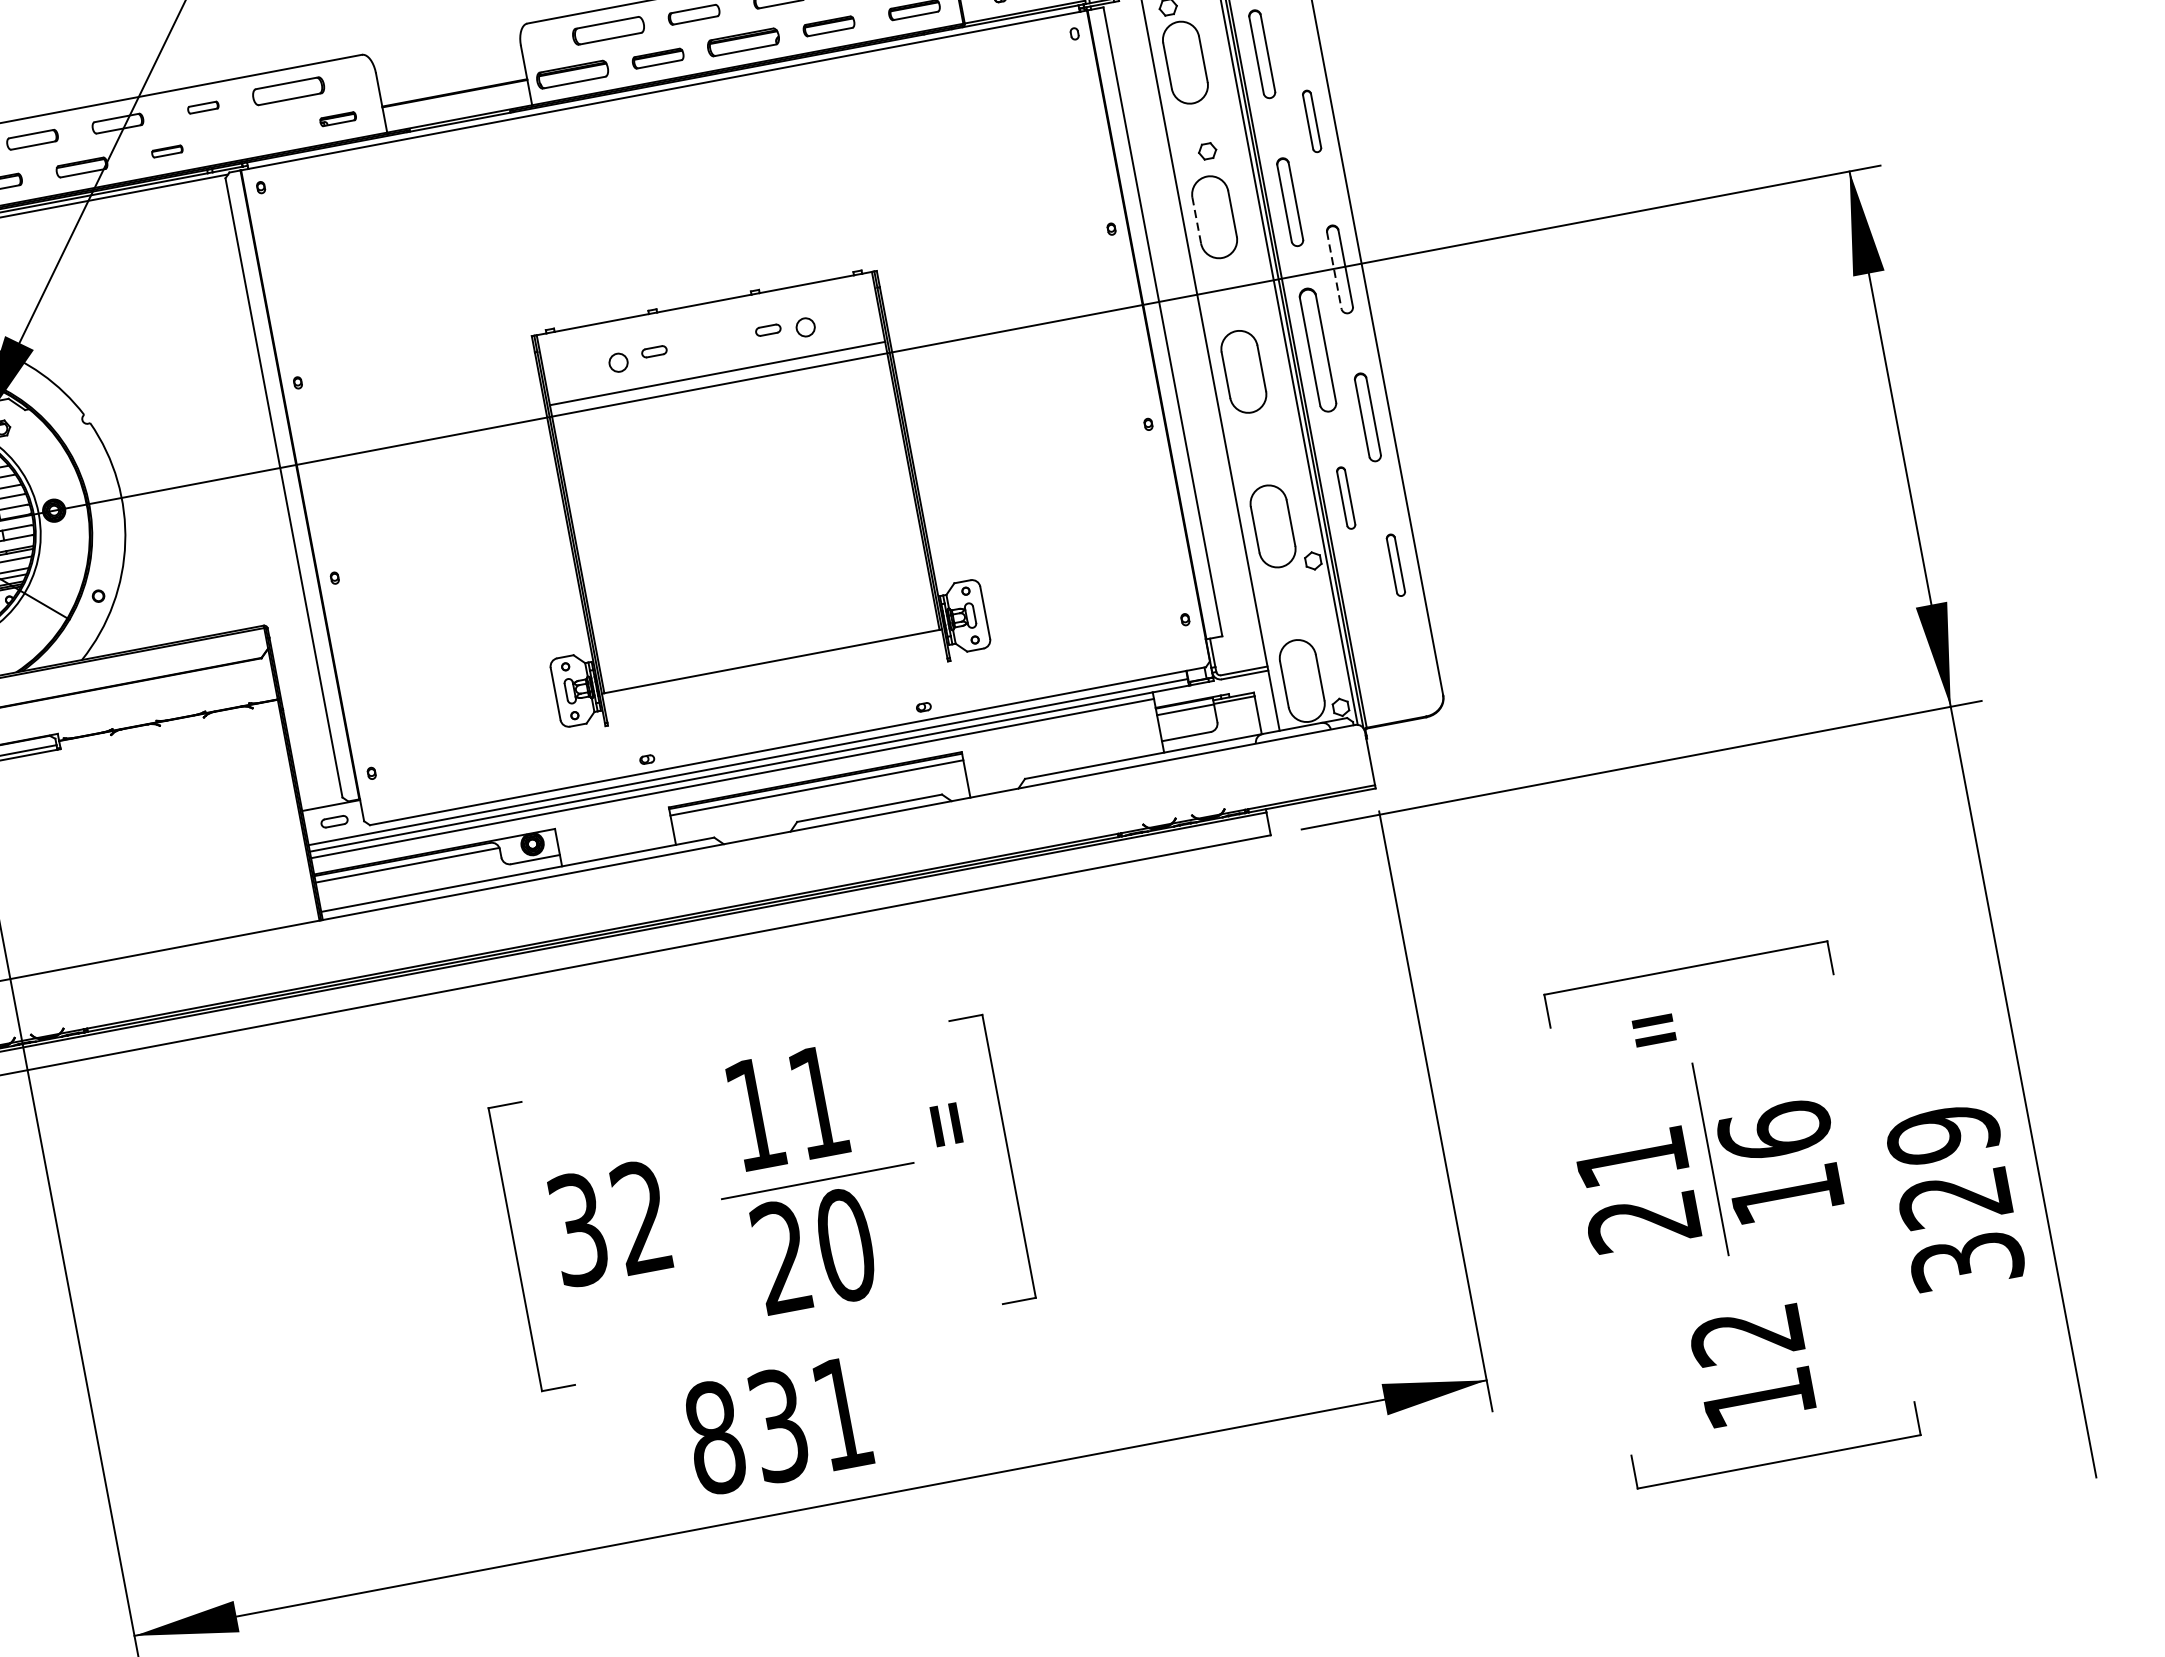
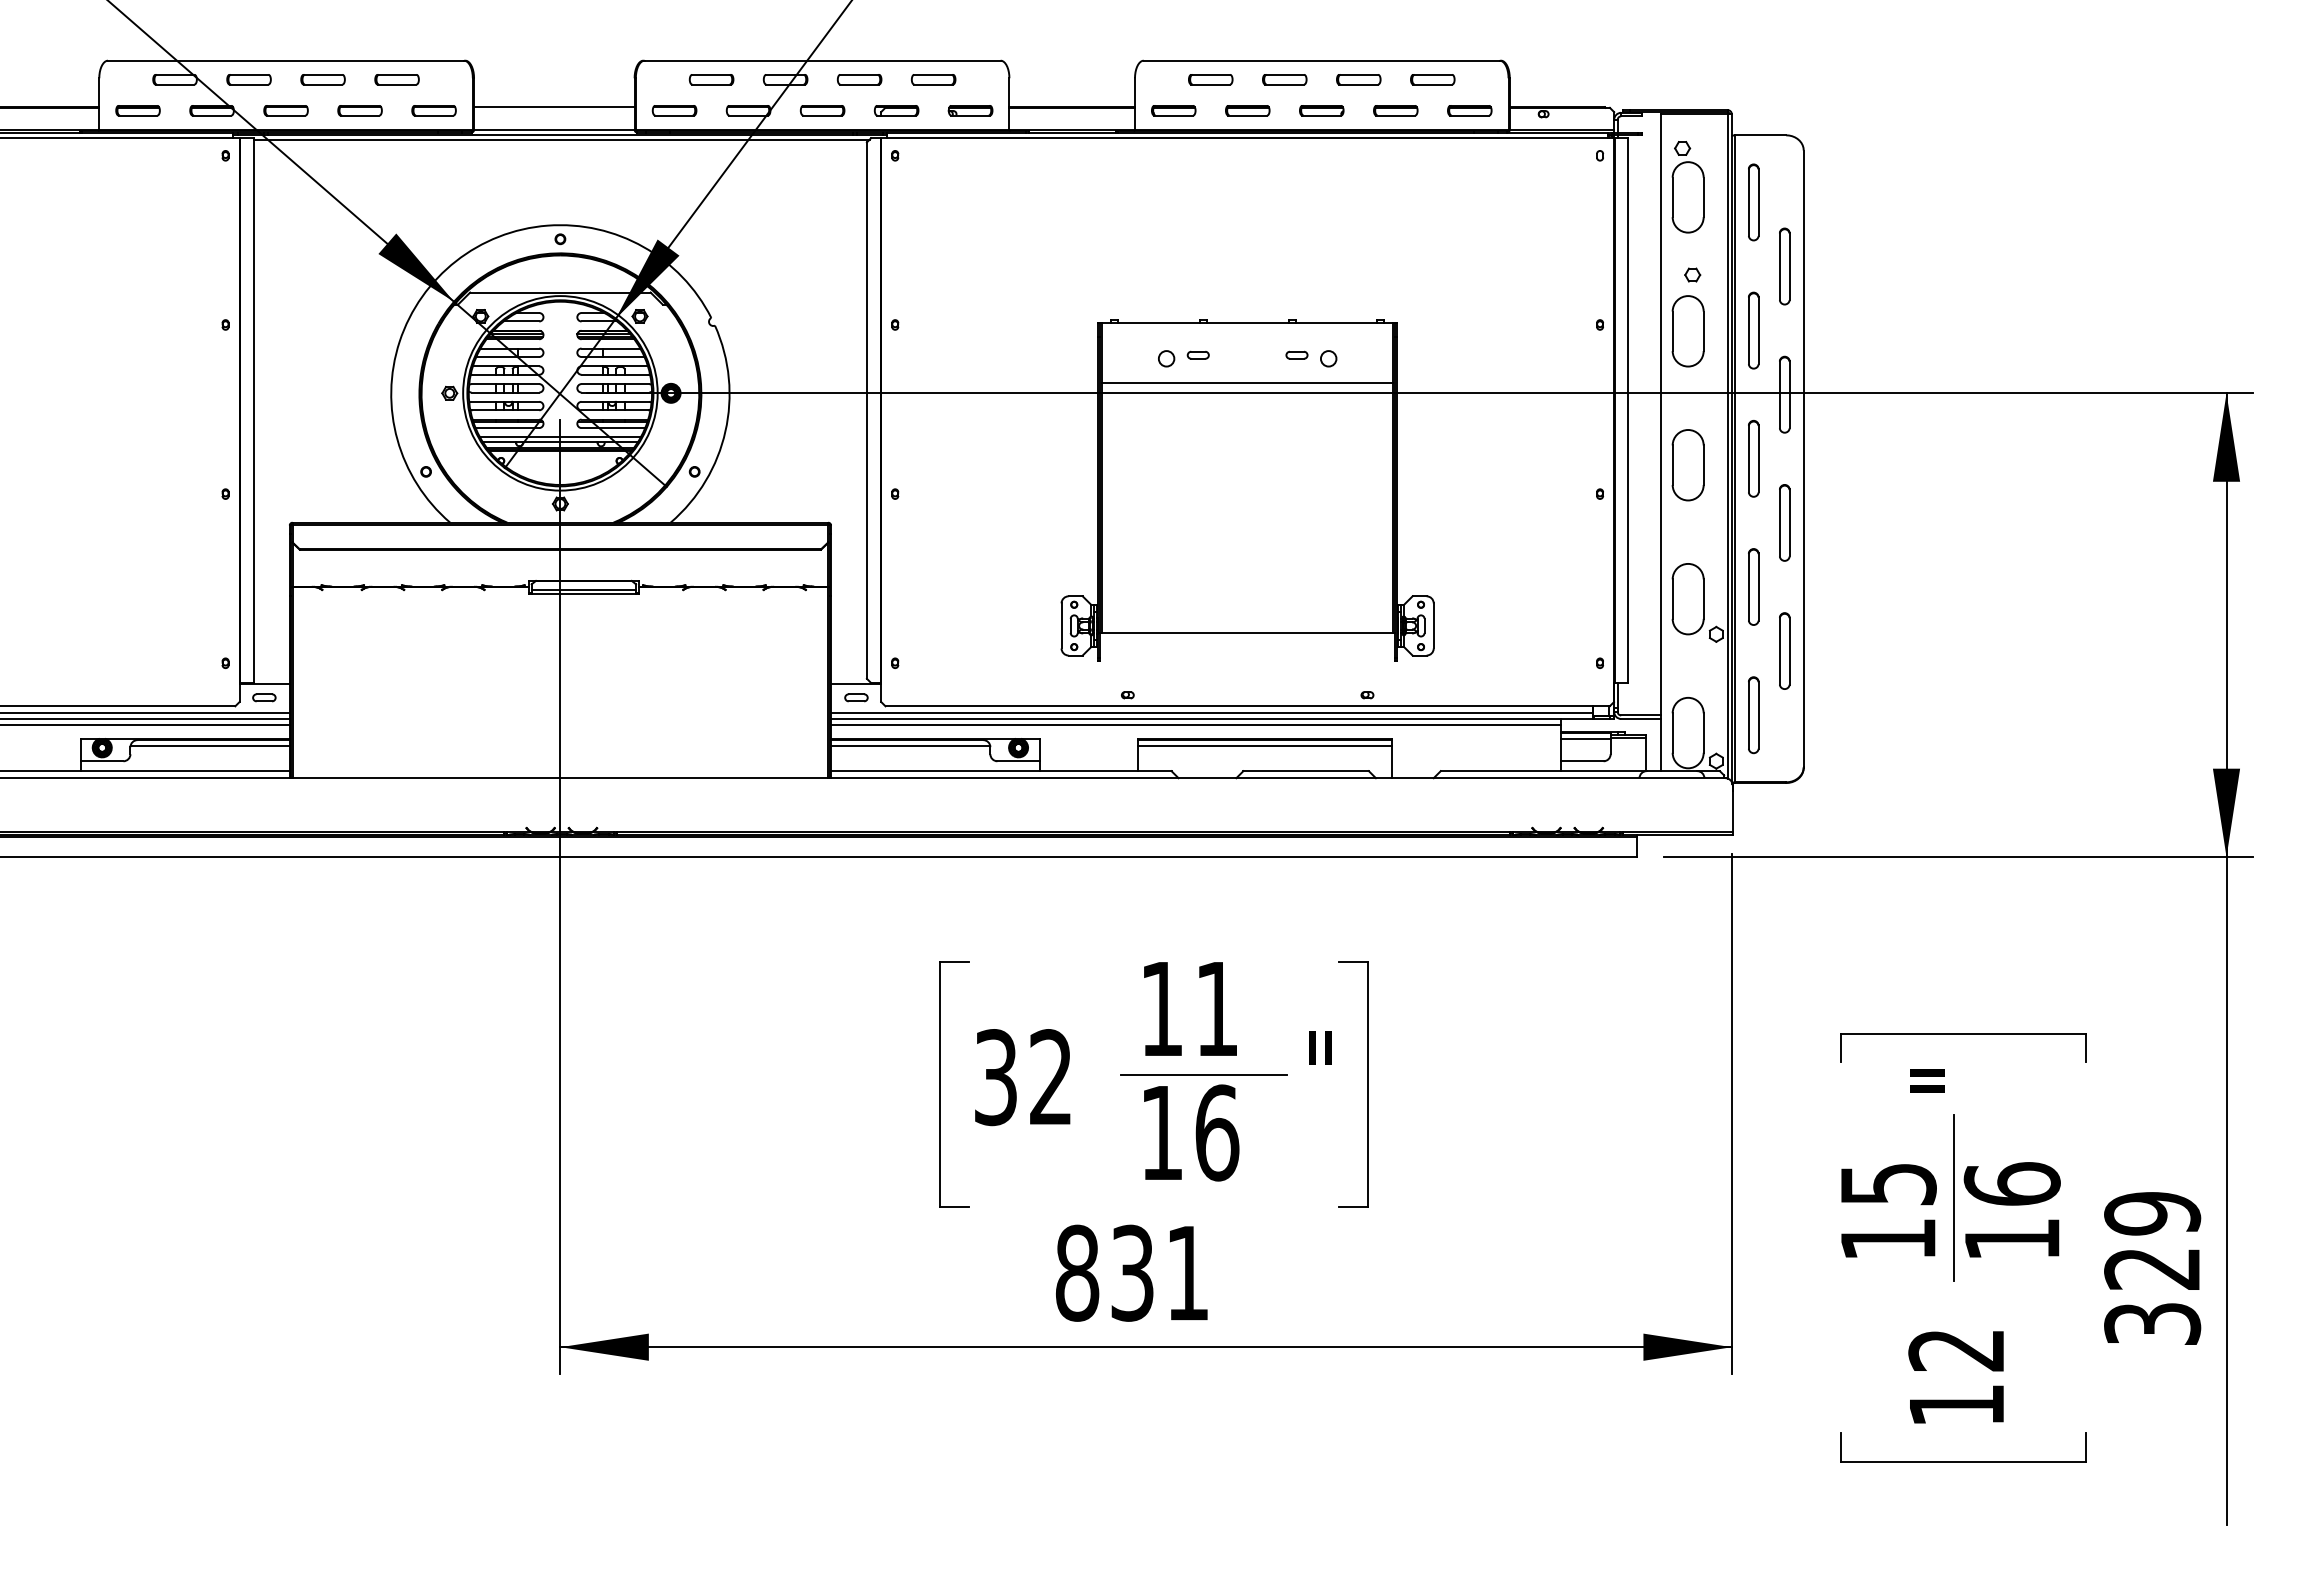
part: (608, 30) -> (1210, 79), size x0.71
part: (743, 42) -> (1321, 110), size x0.71
part: (572, 74) -> (1173, 110), size x0.71
part: (288, 91) -> (933, 79), size x0.71
part: (203, 107) -> (859, 79), size x1.67
part: (338, 118) -> (970, 110), size x1.43
part: (1311, 121) -> (1784, 266), size x1.43
part: (252, 135) -> (896, 110), added
part: (167, 151) -> (822, 110), size x1.67
line: (1196, 220) -> (1672, 331), dashed -> solid
line: (1333, 270) -> (1779, 394), dashed -> solid
part: (1317, 349) -> (1753, 458), size x0.71
part: (1345, 497) -> (1753, 586), size x1.43
part: (1395, 564) -> (1784, 650), size x1.43
part: (1373, 646) -> (1753, 715), added
text: (1636, 1190) -> (1887, 1212), 21 -> 15
text: (814, 1250) -> (1190, 1132), 20 -> 16

